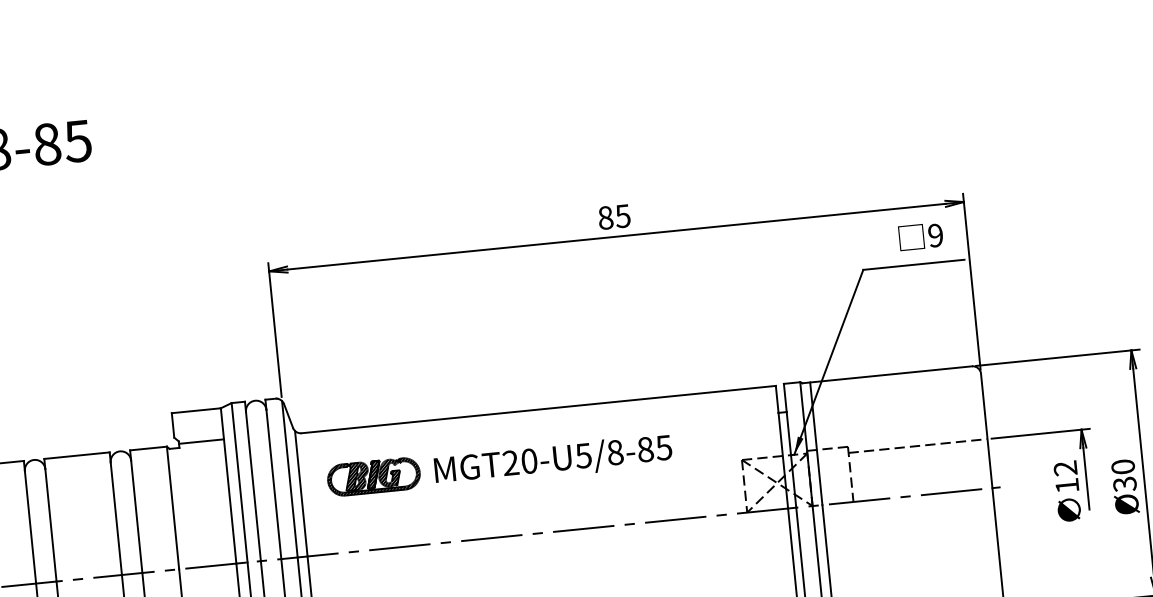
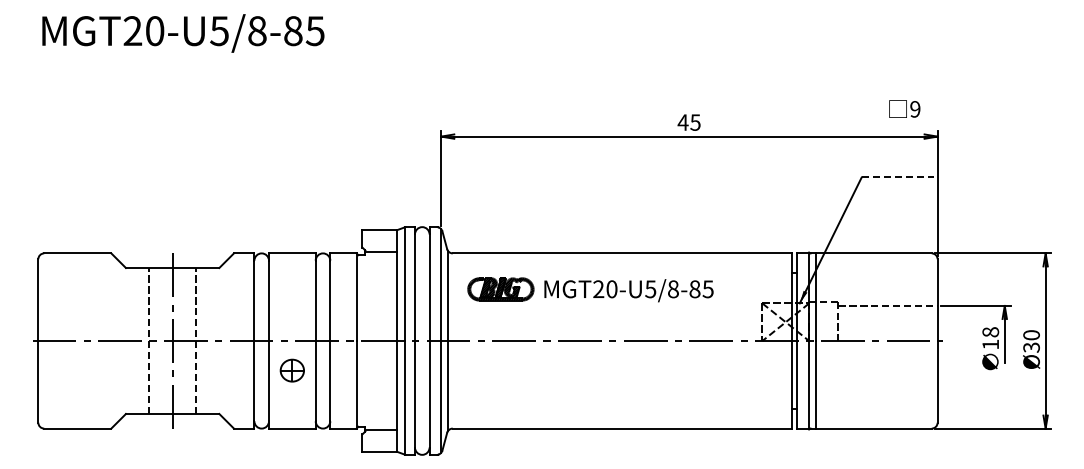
text: (604, 217) -> (682, 122), 85 -> 45
text: (920, 235) -> (904, 108), moved
line: (914, 264) -> (898, 177), solid -> dashed
text: (1065, 468) -> (990, 332), 12 -> 18

